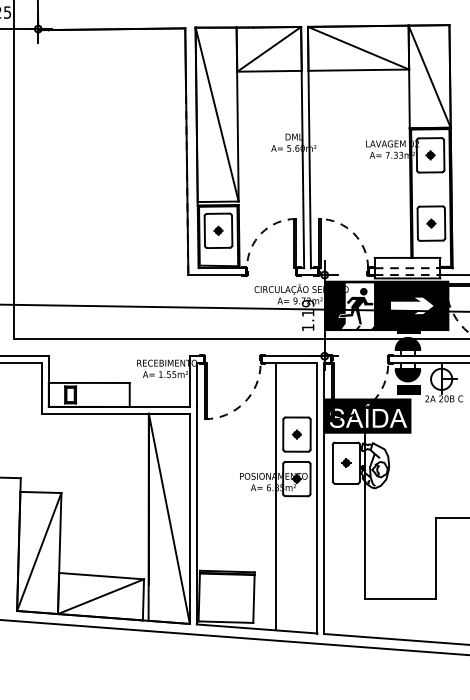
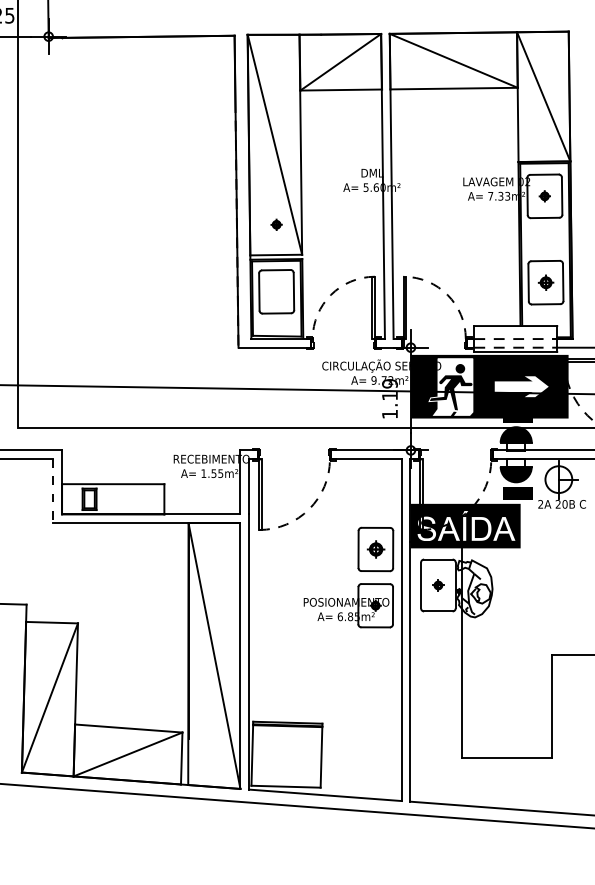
part: (431, 223) -> (545, 282), size x1.4
part: (218, 230) -> (276, 224), moved
line: (42, 388) -> (53, 491), solid -> dashed
part: (296, 434) -> (375, 549), size x1.6
line: (276, 497) -> (349, 628), removed

